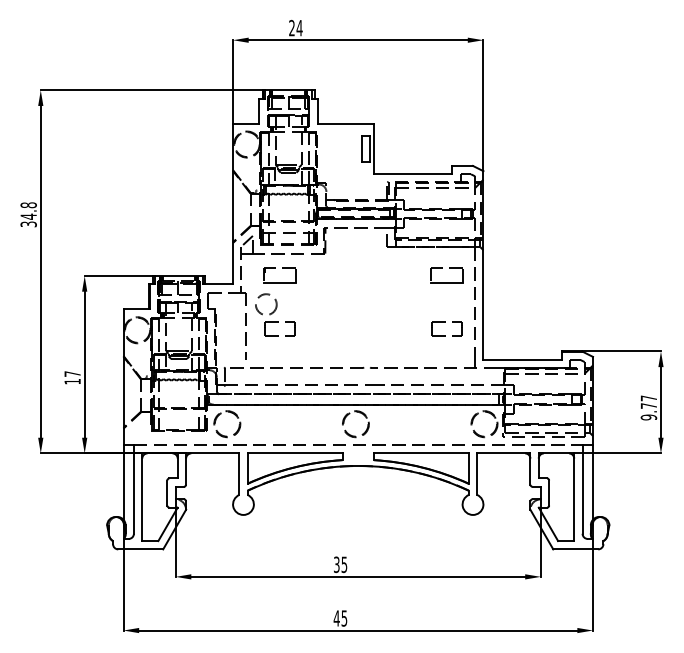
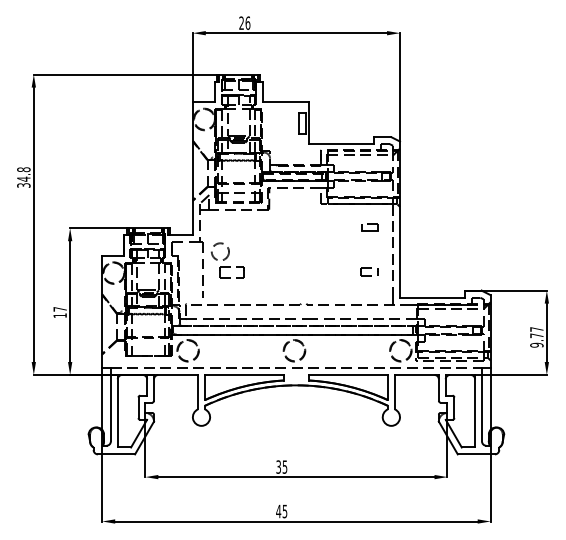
text: (299, 27) -> (247, 22), 24 -> 26
part: (279, 275) -> (231, 227), removed
part: (446, 275) -> (369, 227), size x0.6
part: (446, 329) -> (369, 272), size x0.7

